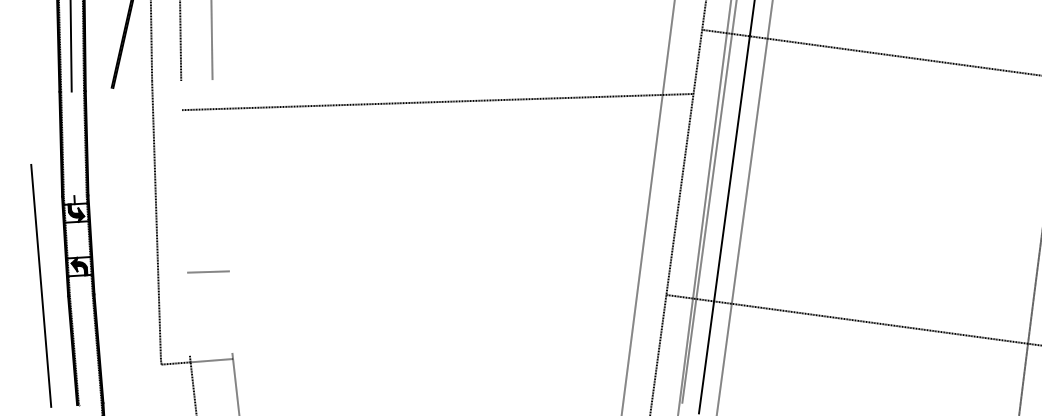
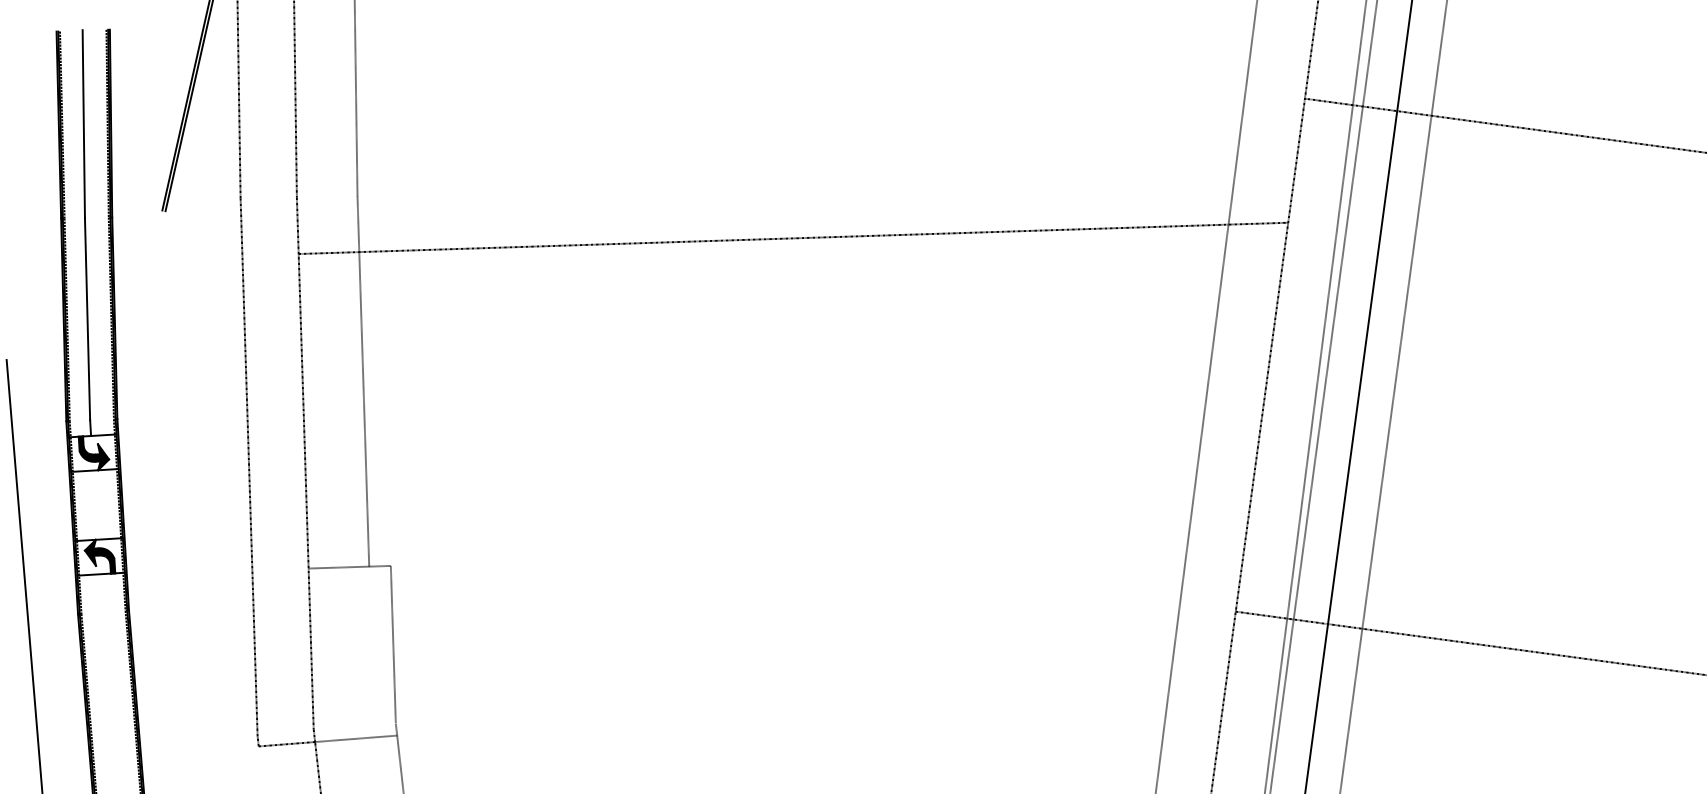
line: (72, 143) -> (86, 318), added
line: (215, 175) -> (363, 380), added
line: (185, 217) -> (305, 461), added
line: (230, 311) -> (392, 643), added

